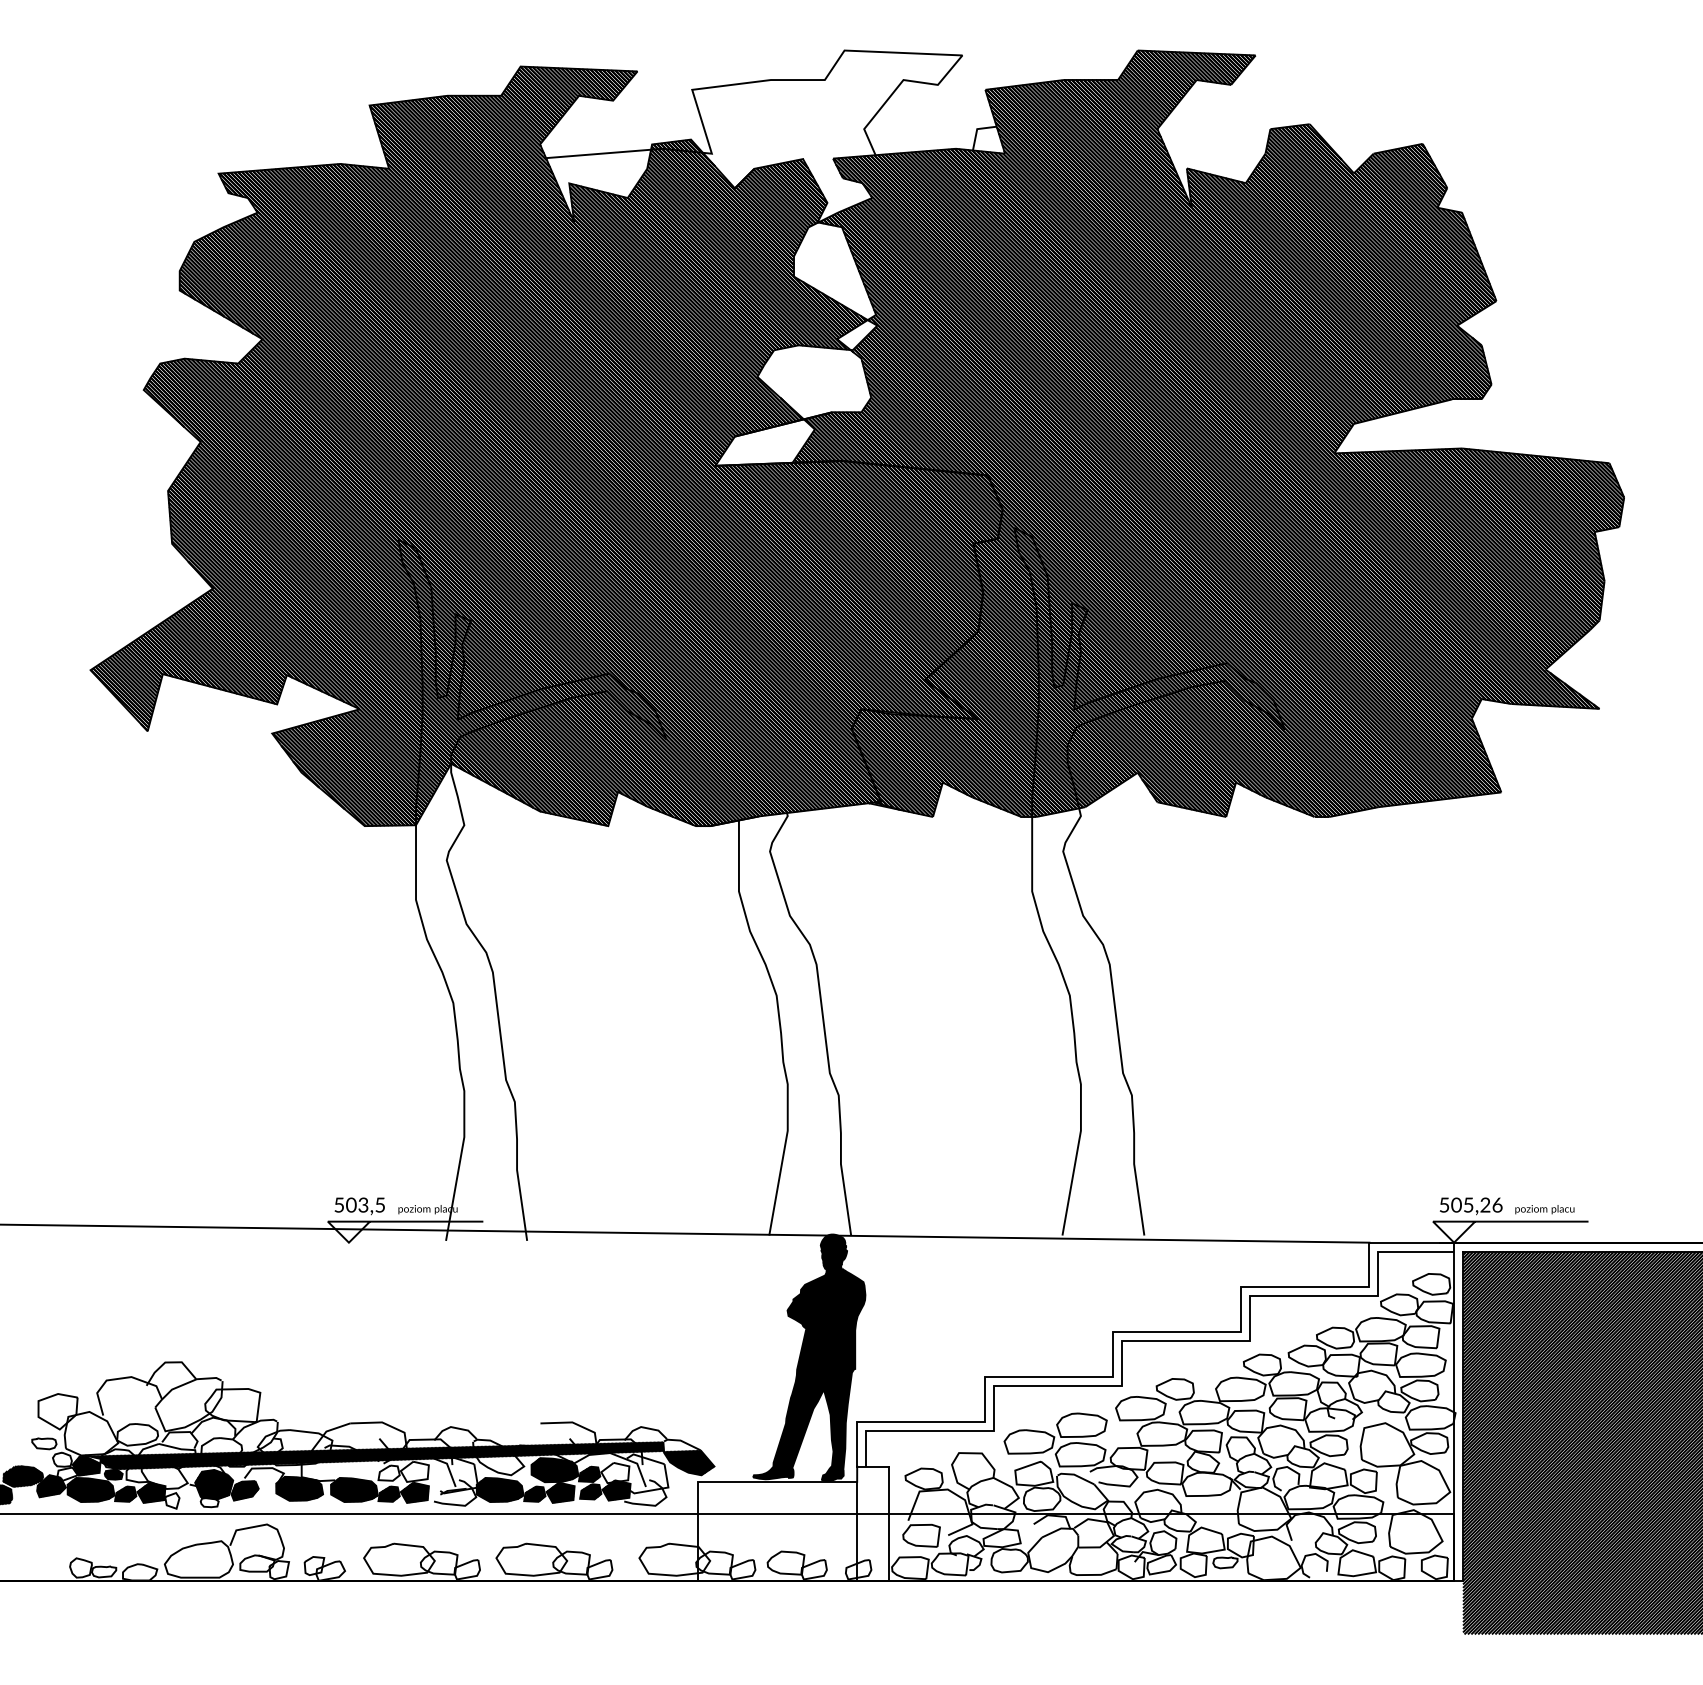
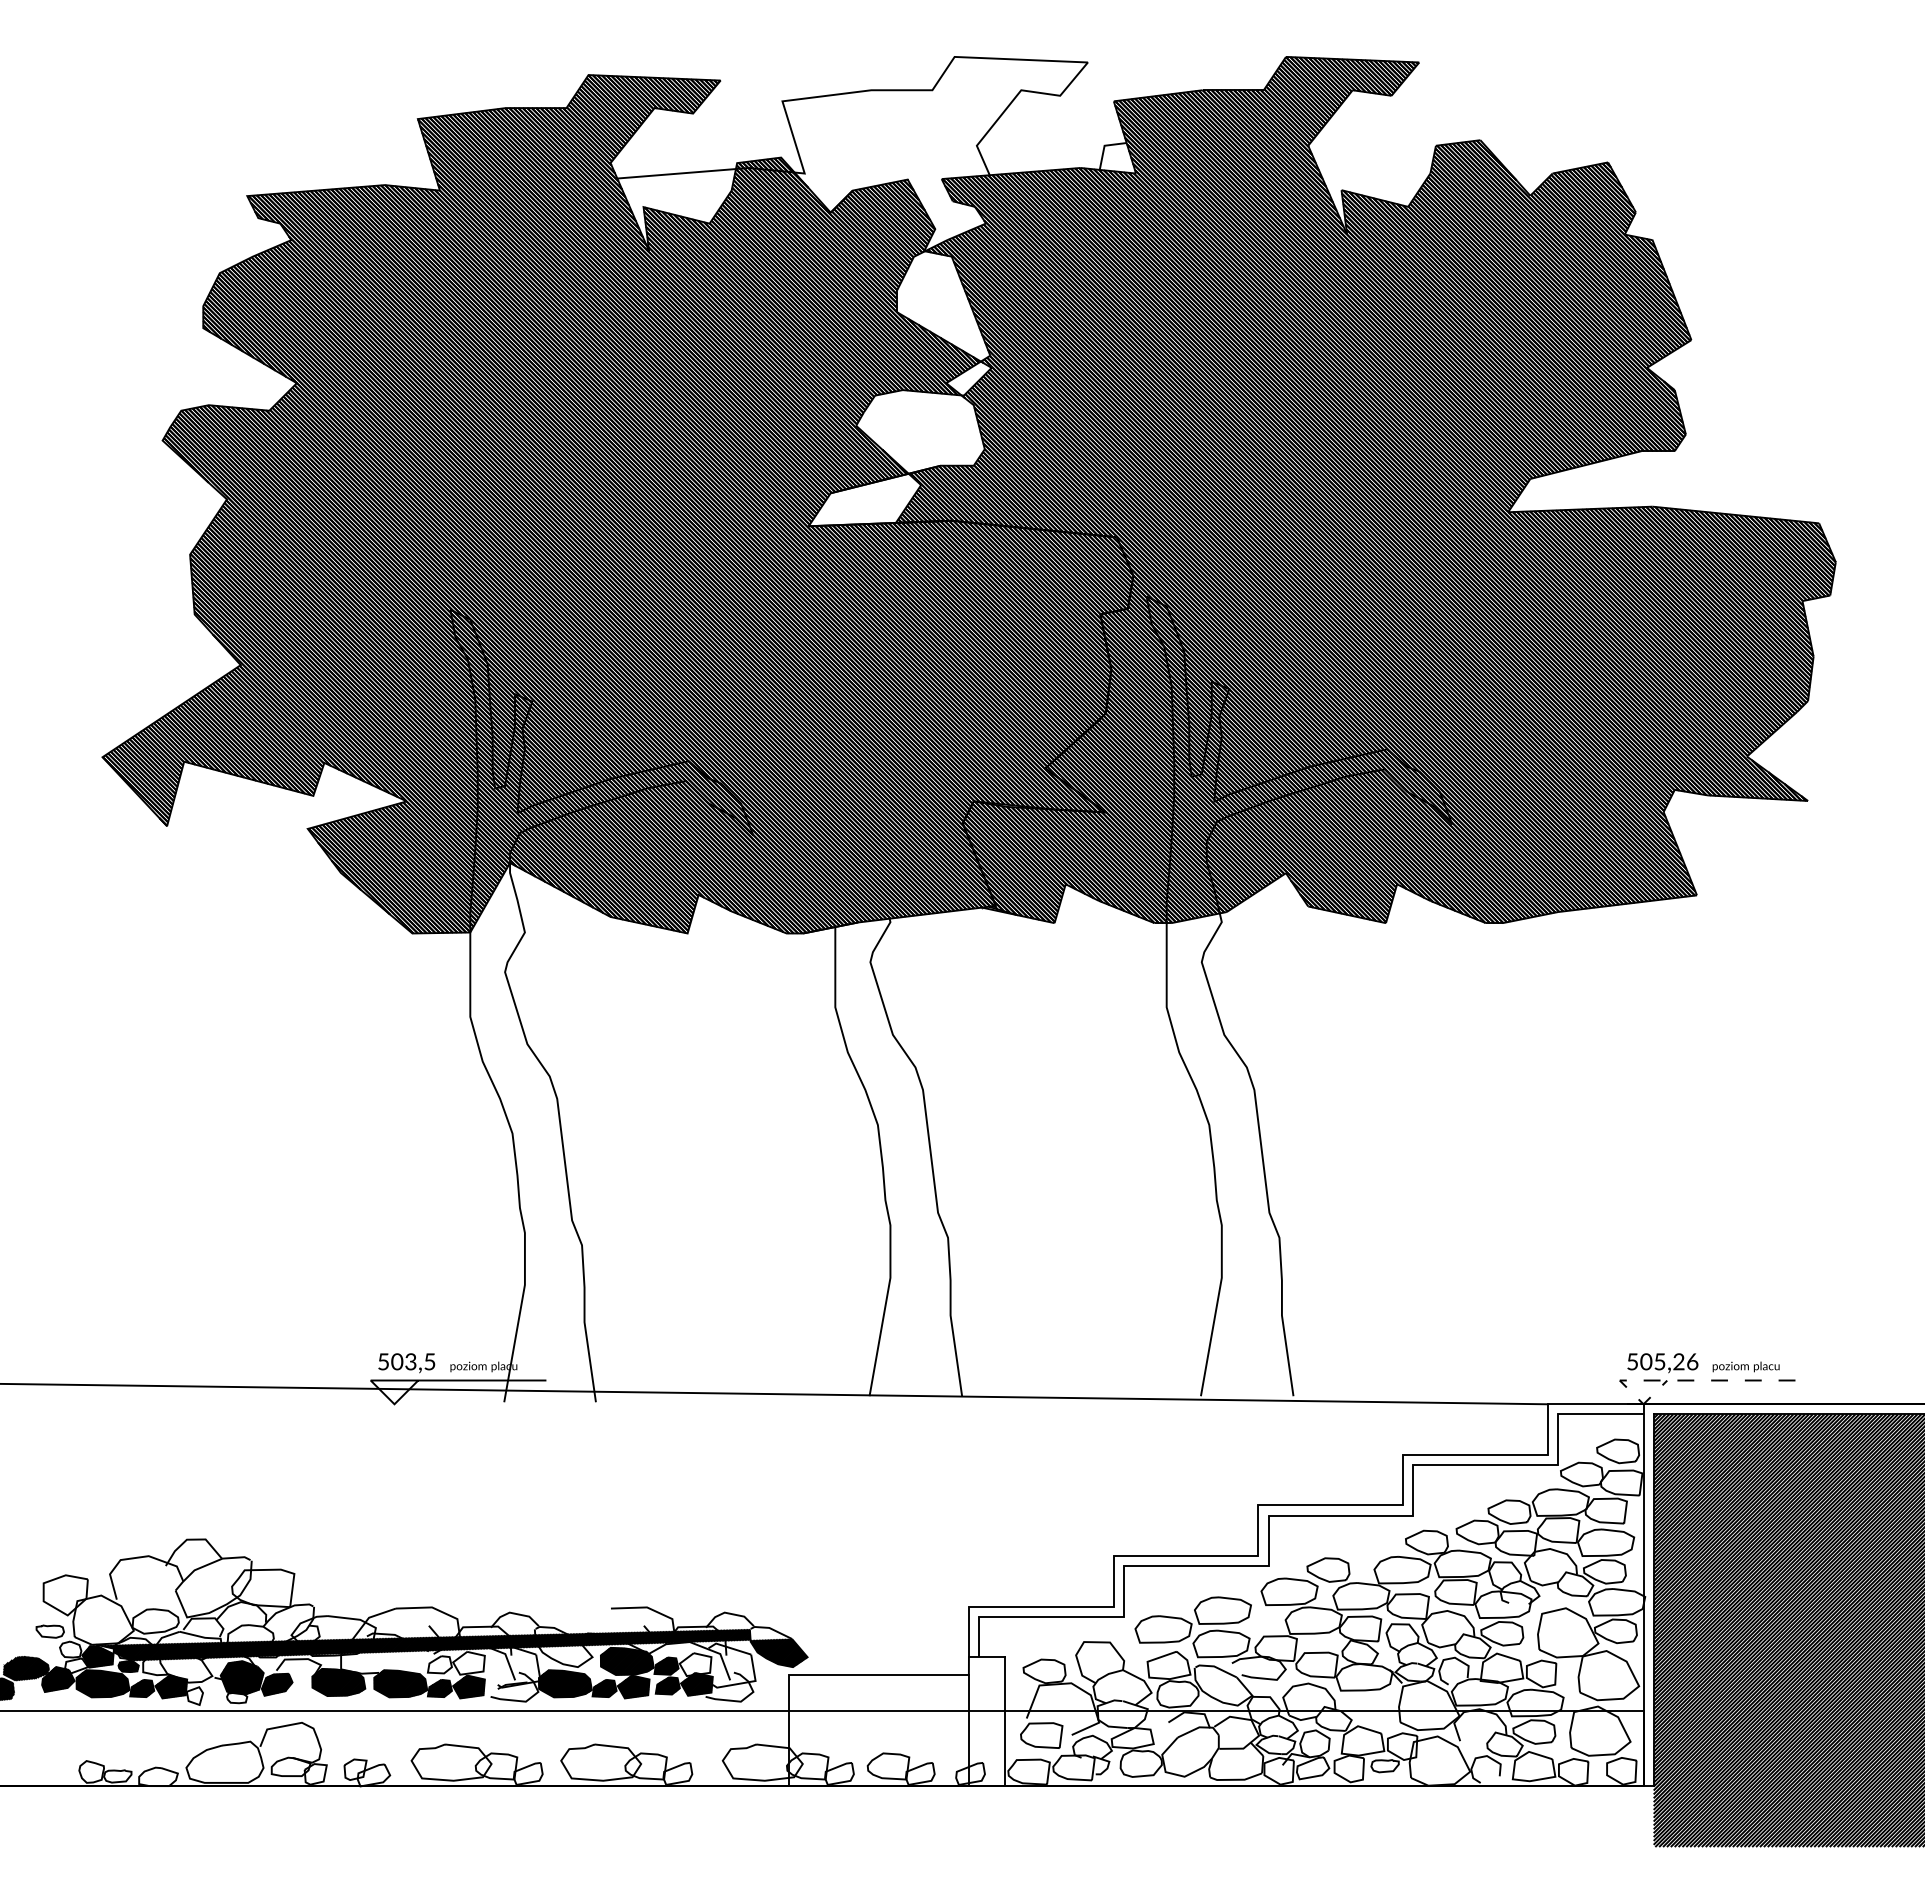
line: (1479, 1221) -> (1672, 1380), solid -> dashed
fill: (809, 1357) -> (914, 1534), removed

